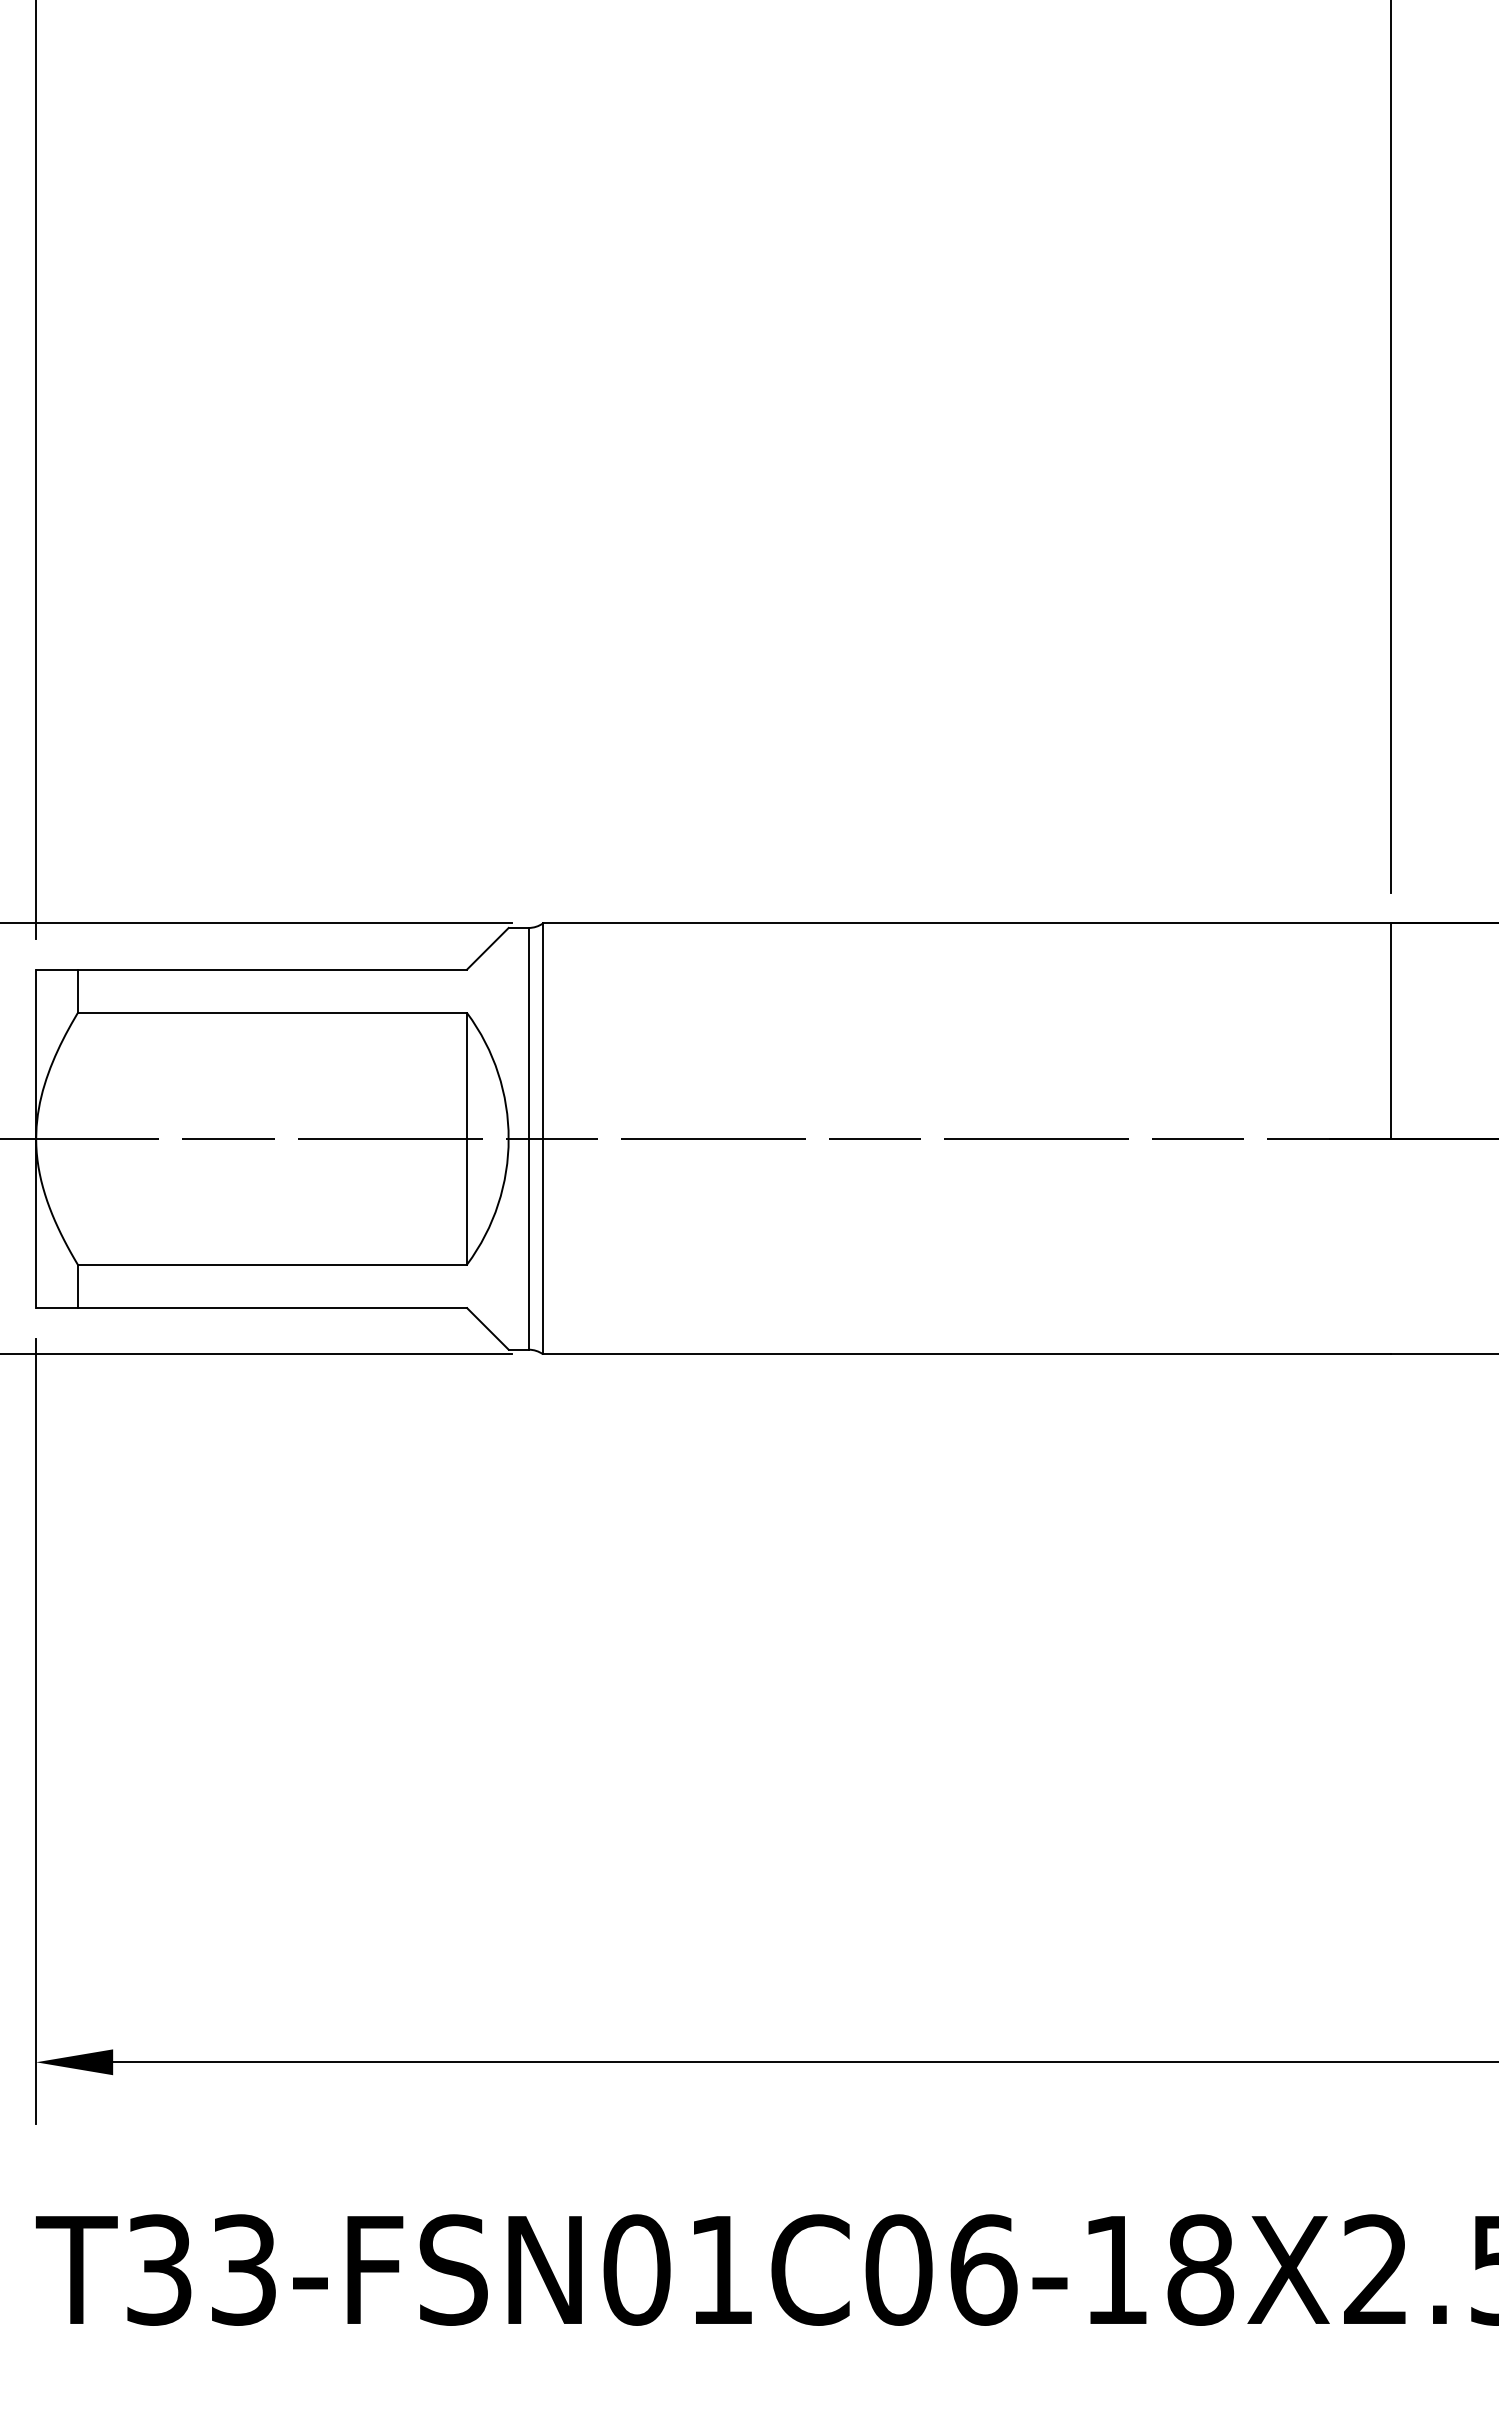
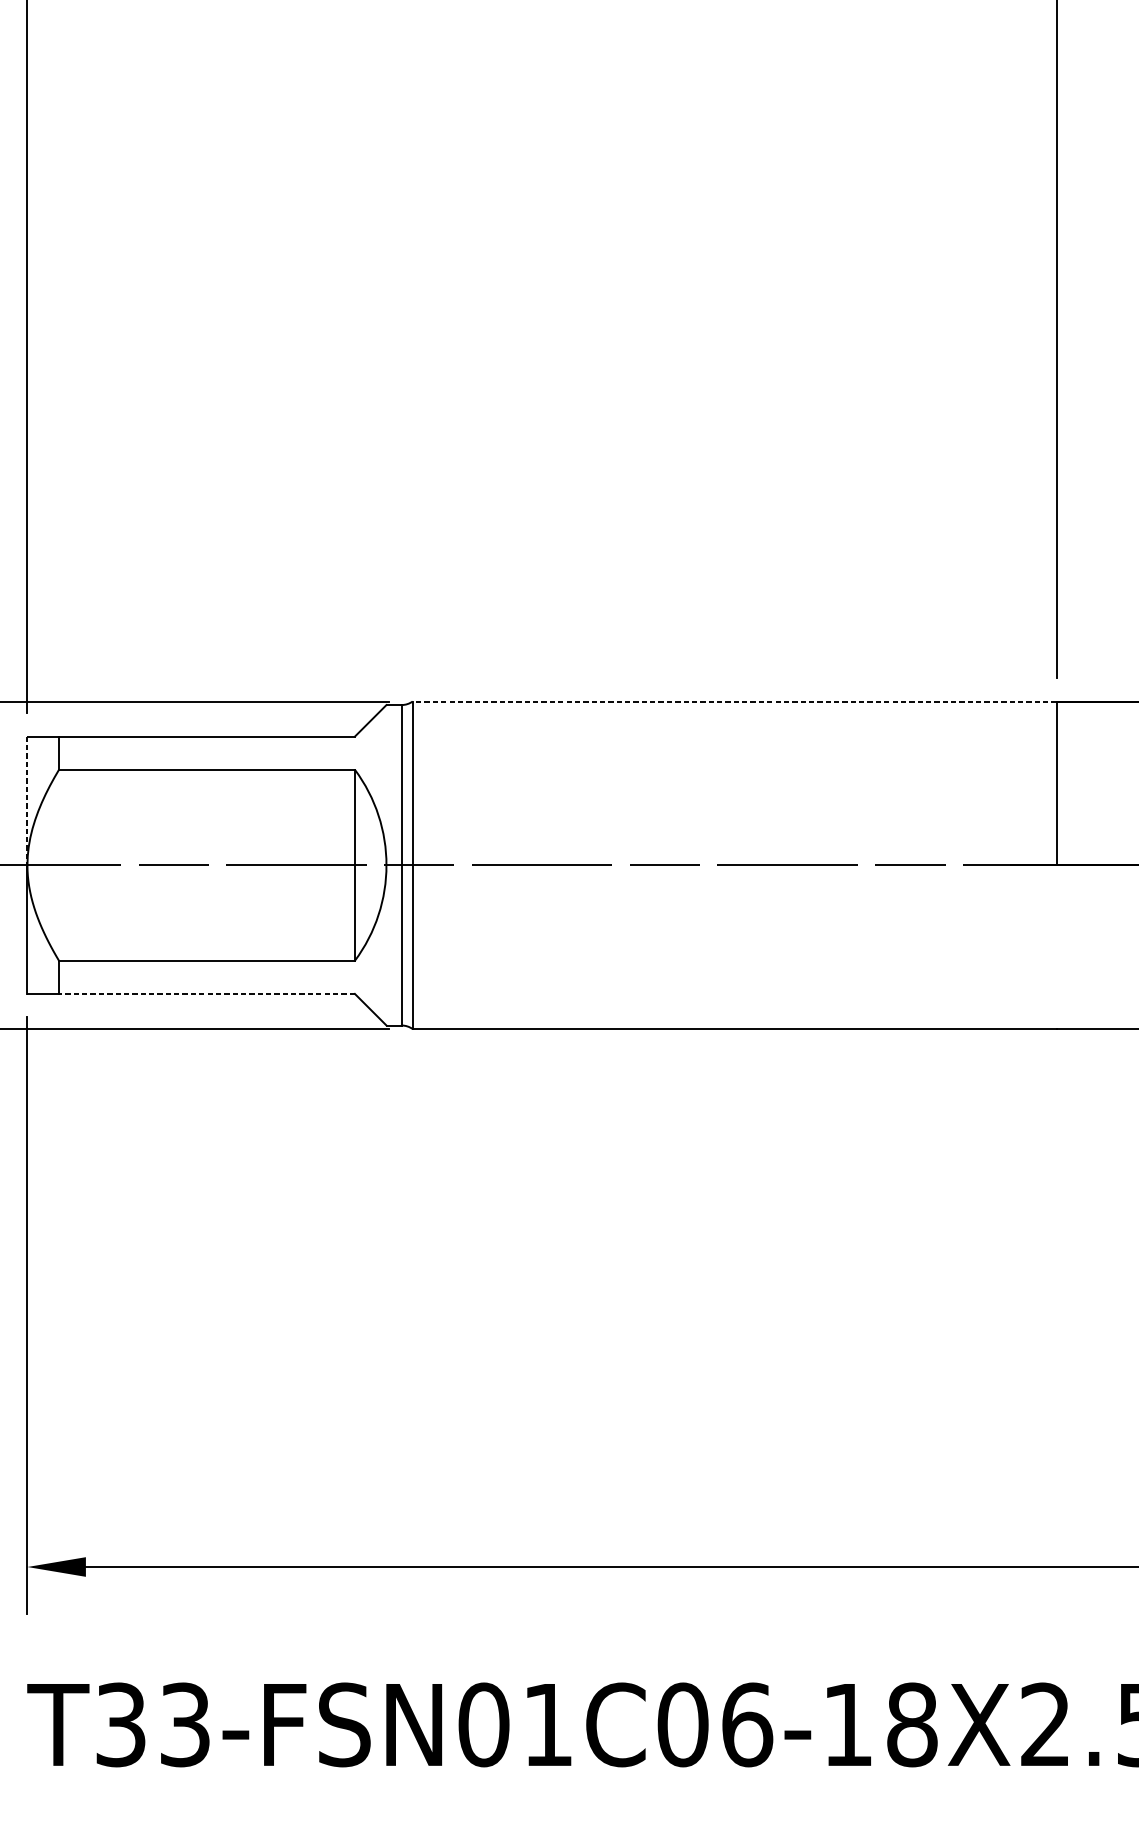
line: (966, 923) -> (734, 701), solid -> dashed
line: (36, 1054) -> (27, 801), solid -> dashed
line: (272, 1308) -> (207, 994), solid -> dashed

